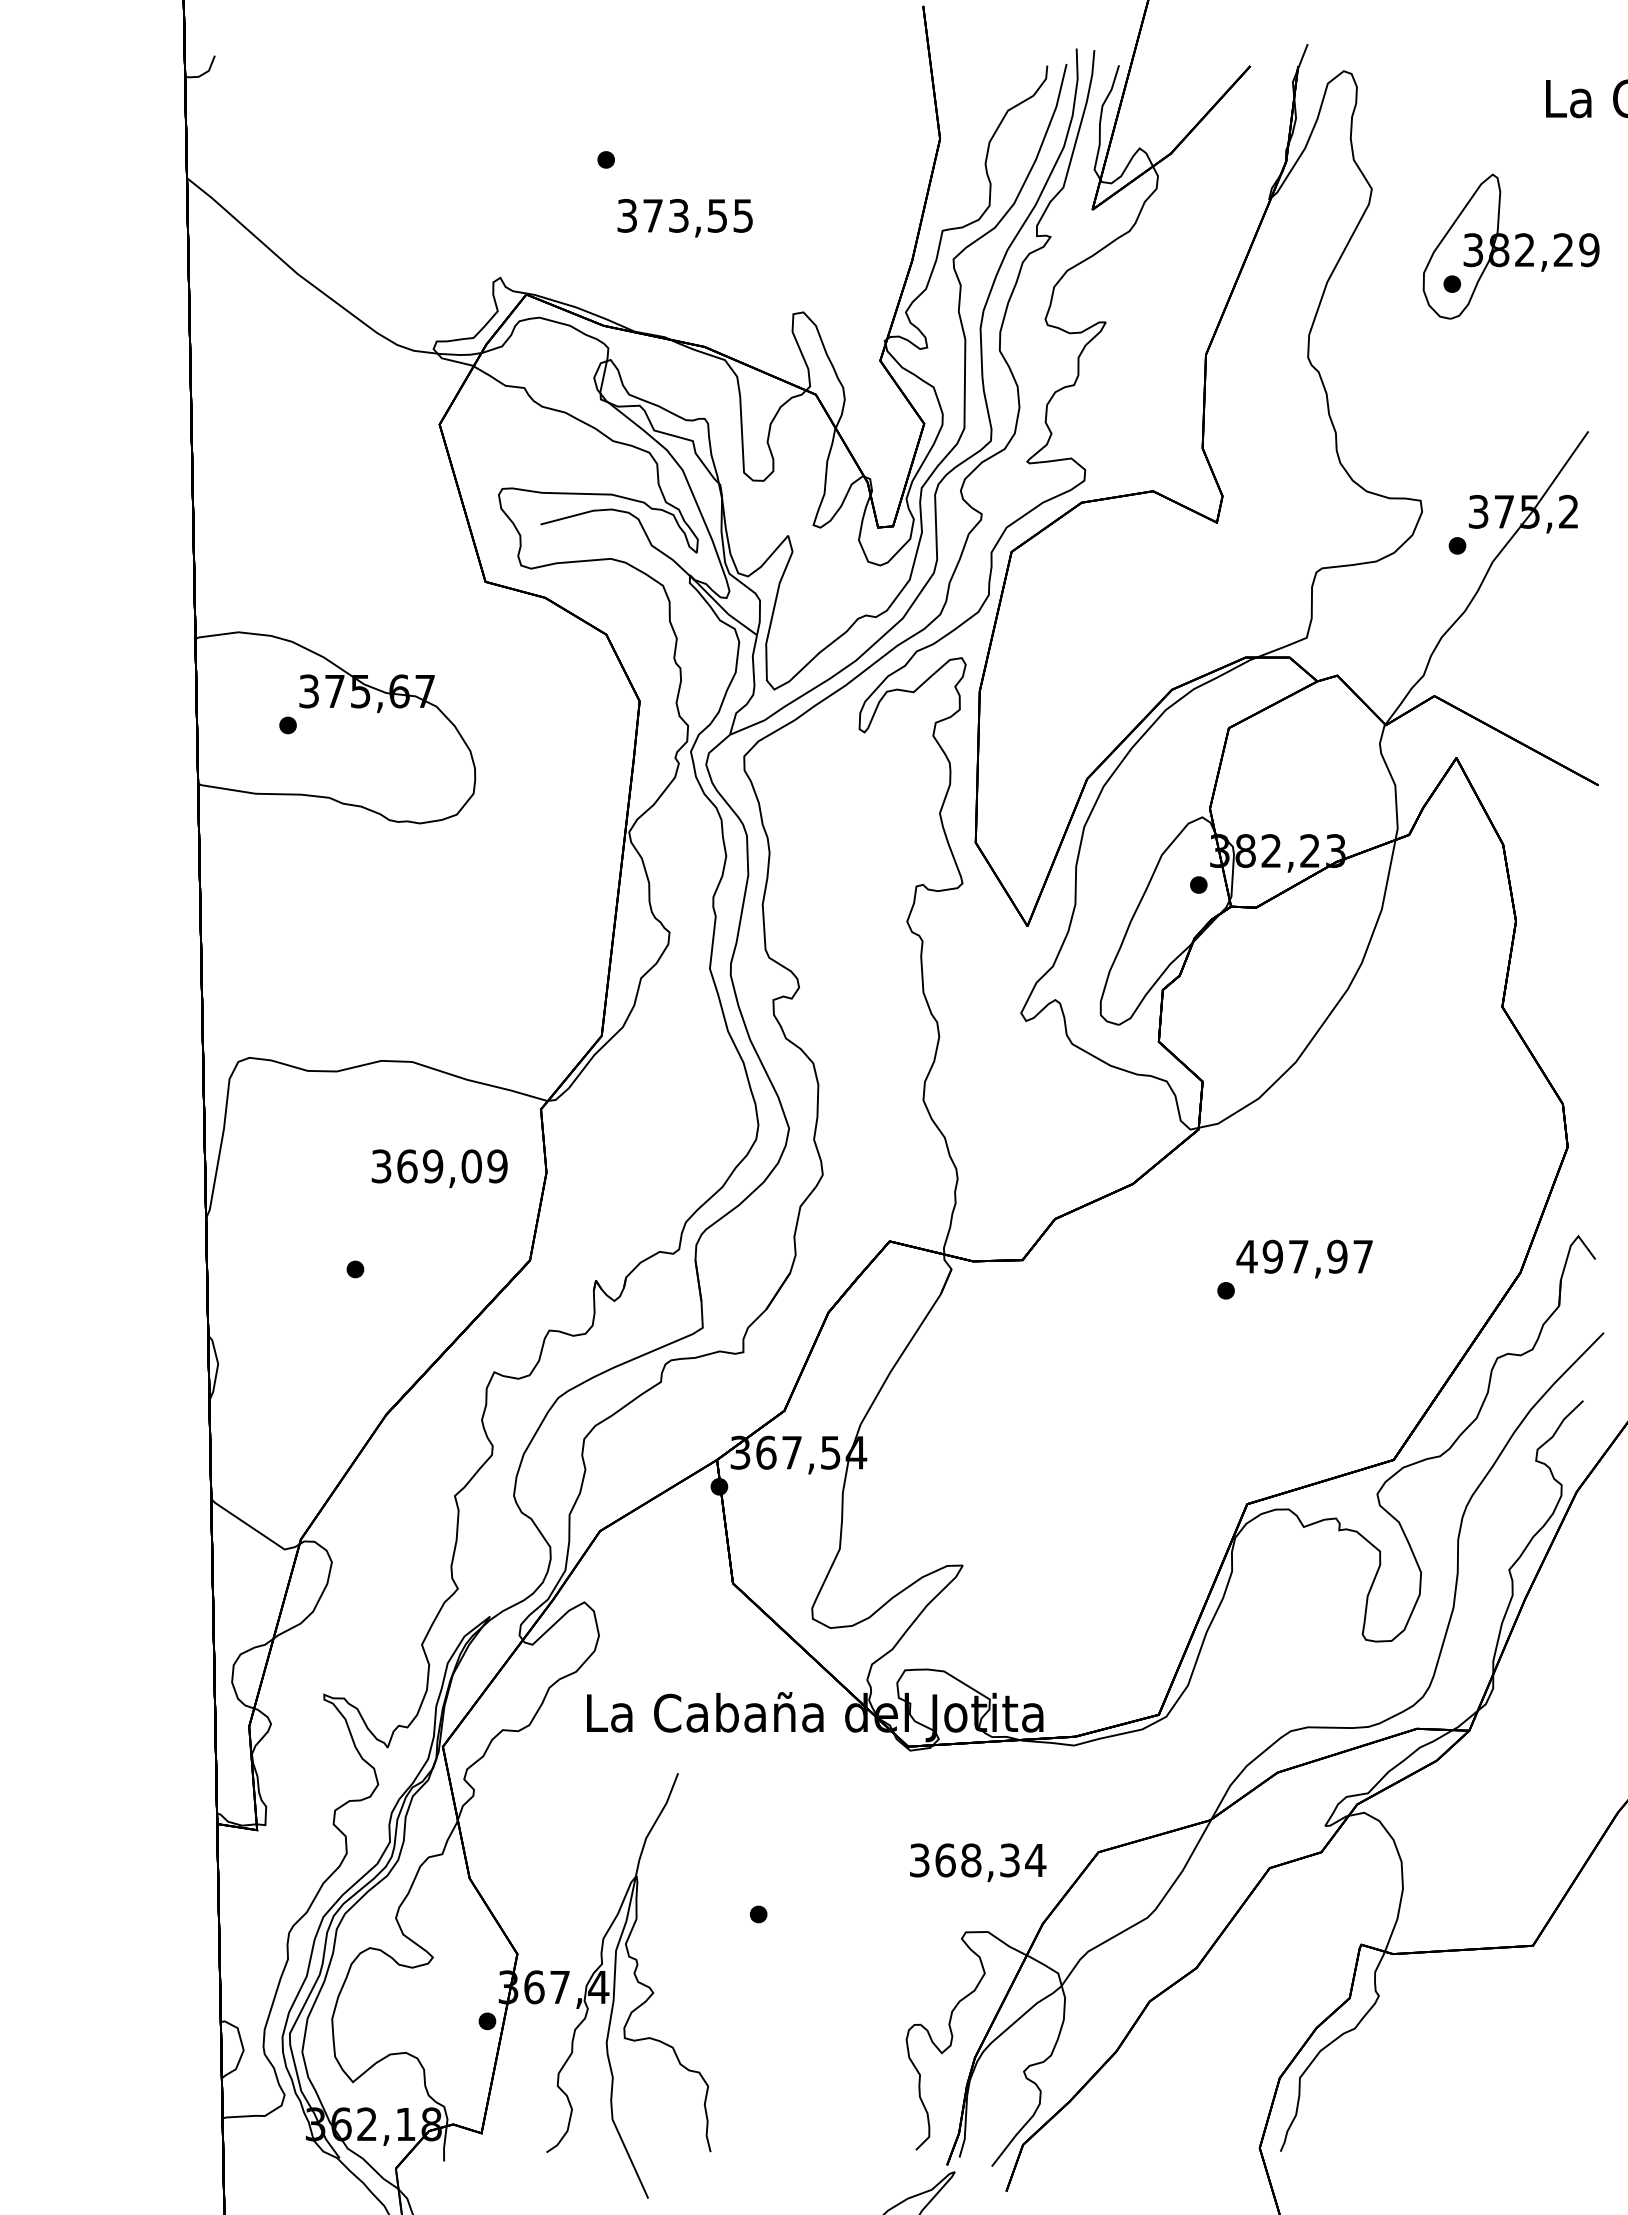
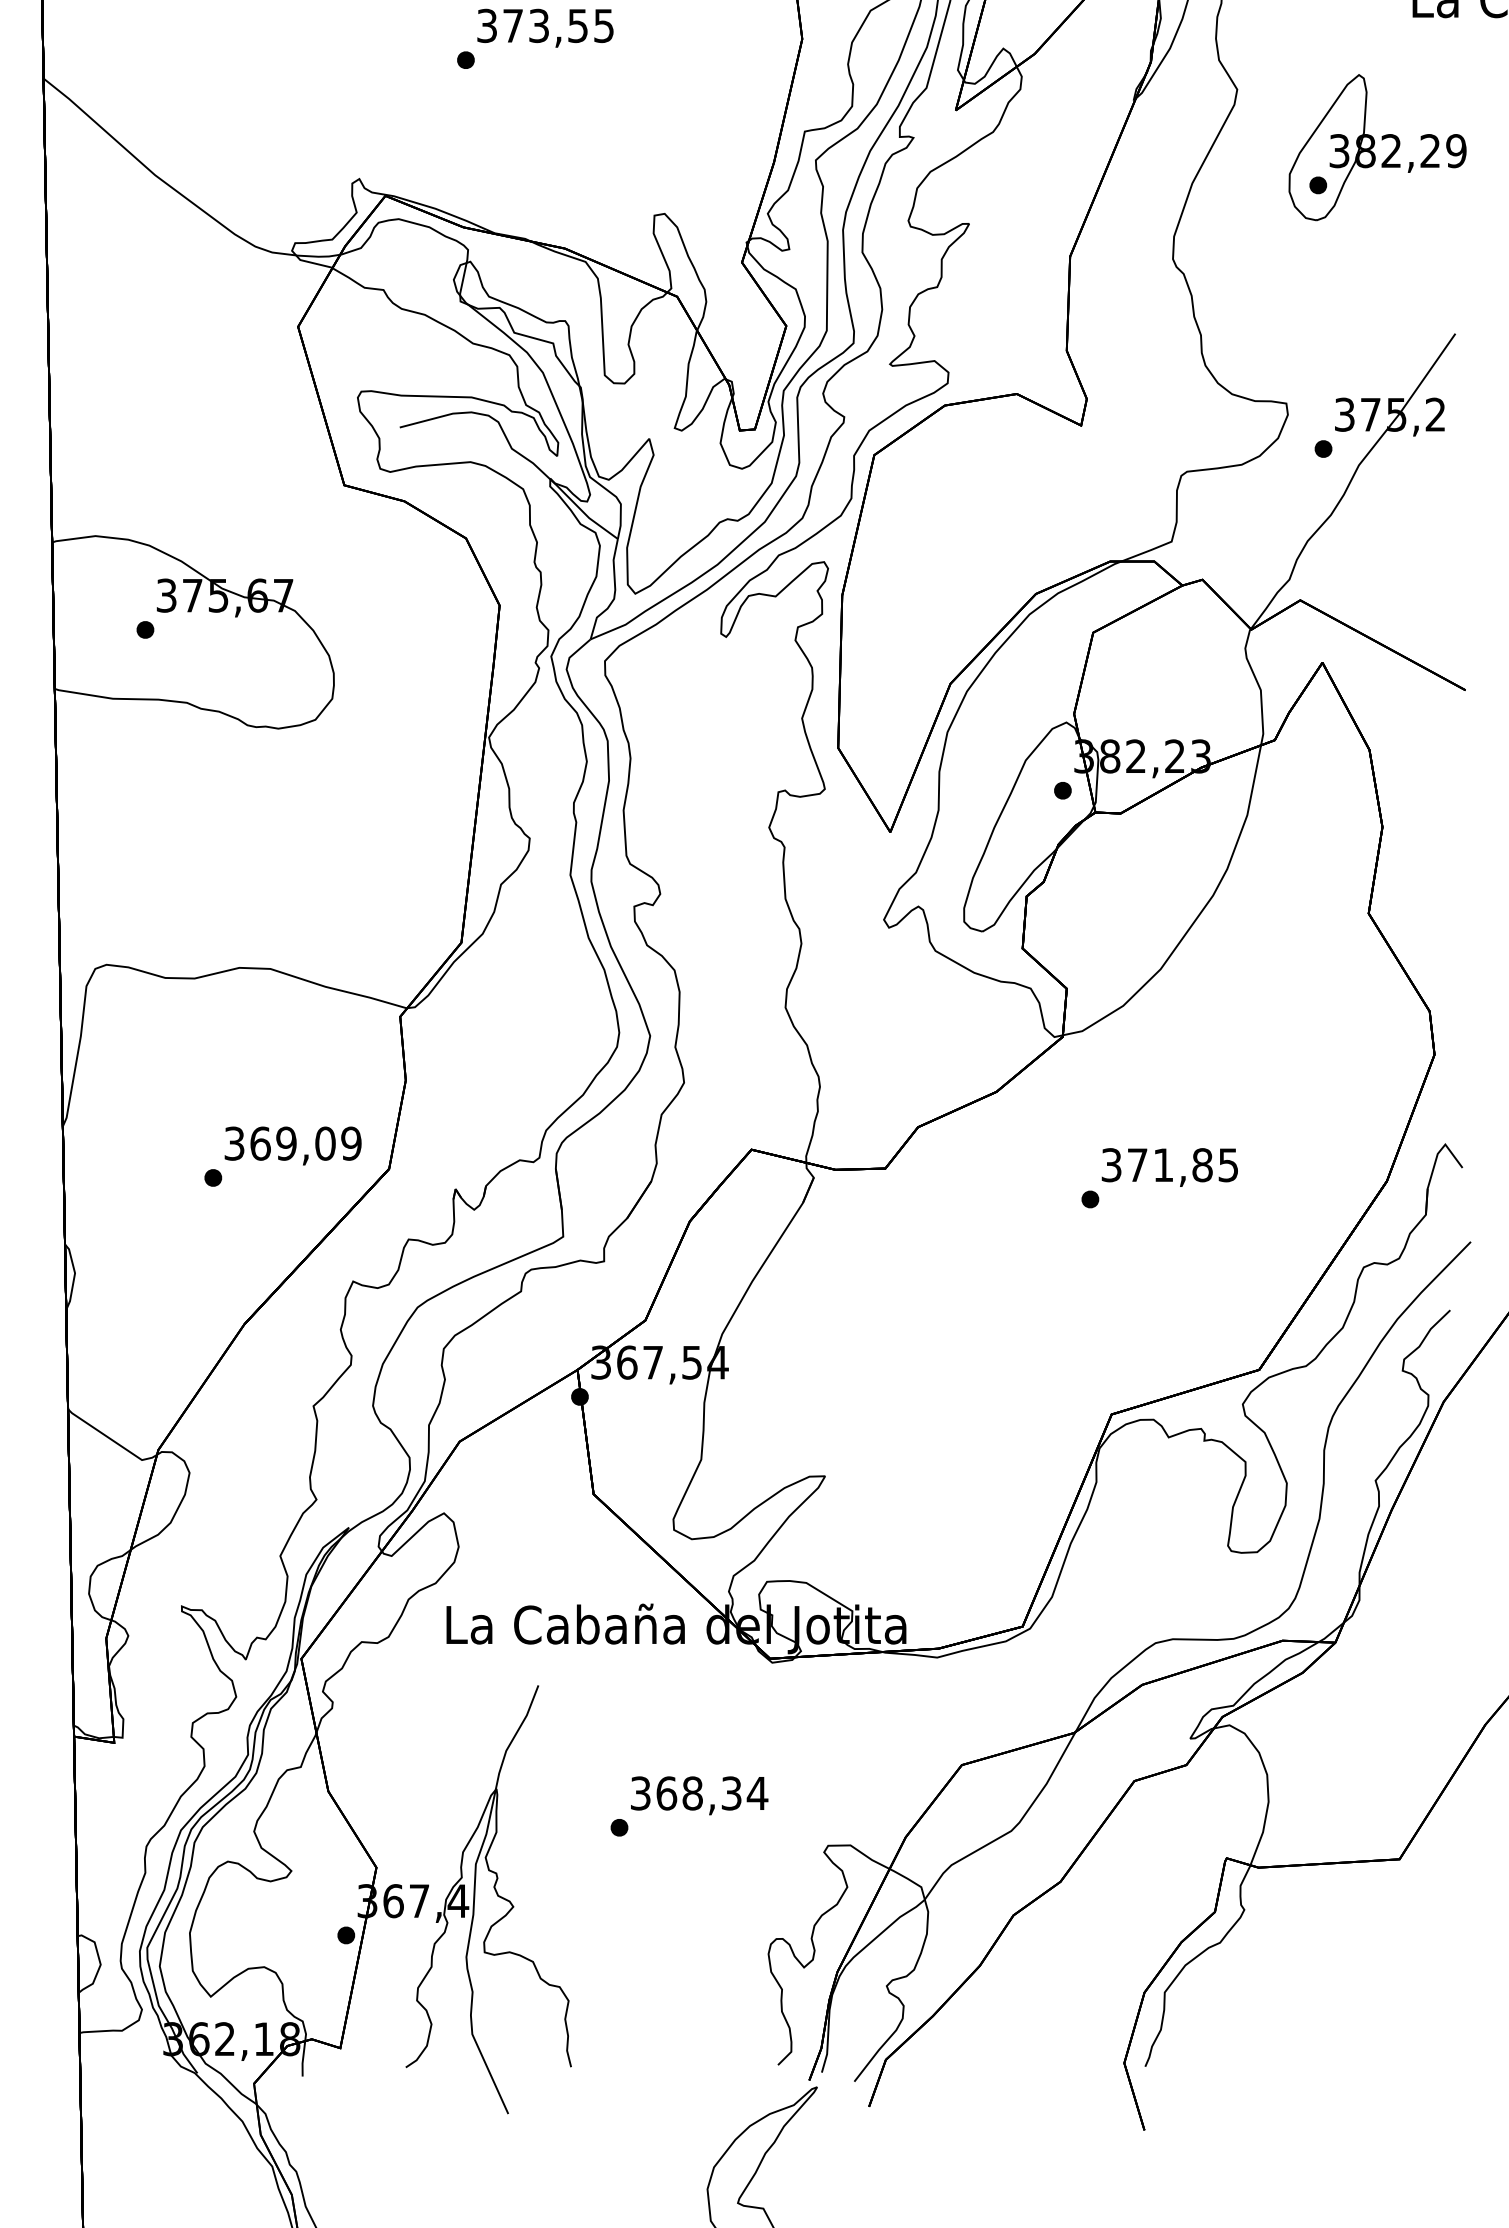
text: (684, 218) -> (544, 28), moved
text: (439, 1168) -> (292, 1145), moved
text: (1304, 1256) -> (1169, 1164), 497,97 -> 371,85
text: (978, 1862) -> (699, 1795), moved

